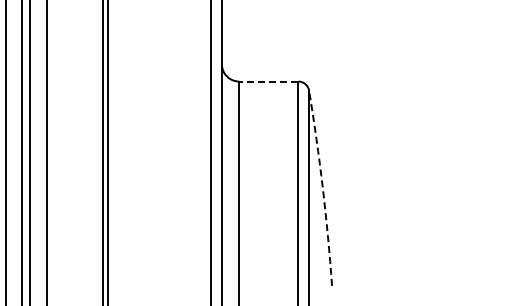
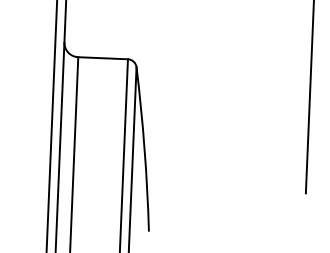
line: (268, 81) -> (102, 58), dashed -> solid
arc: (322, 187) -> (144, 148), dashed -> solid

